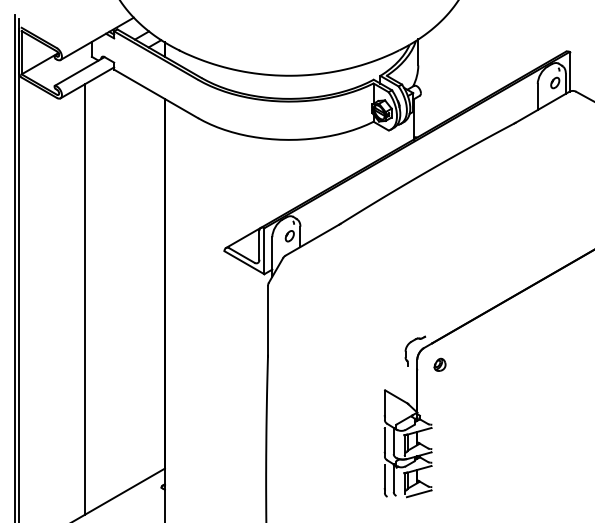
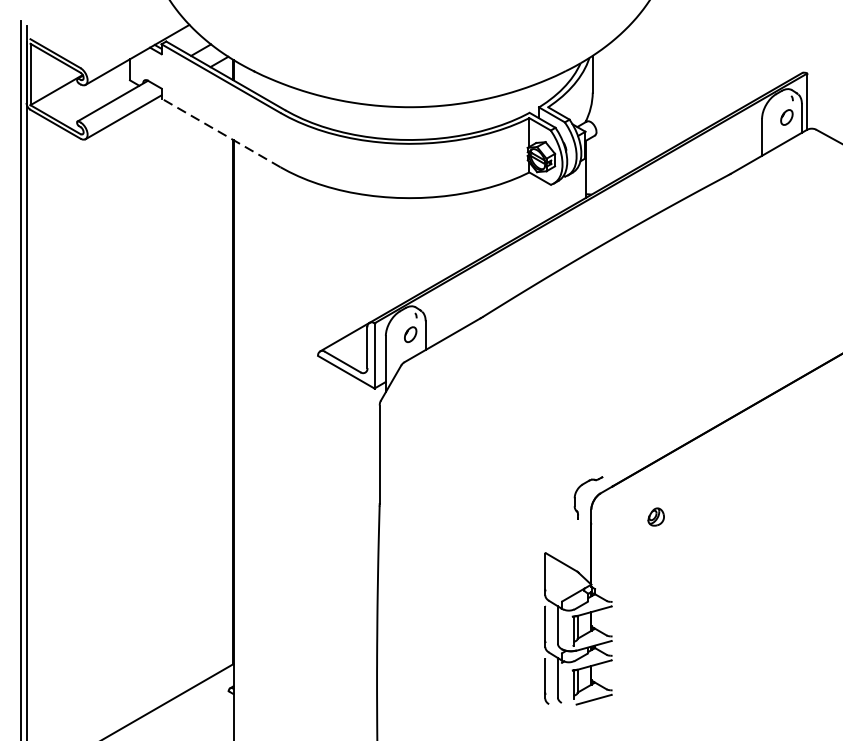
line: (155, 93) -> (220, 132), solid -> dashed
line: (85, 299) -> (120, 424), removed
part: (439, 364) -> (655, 516), moved

